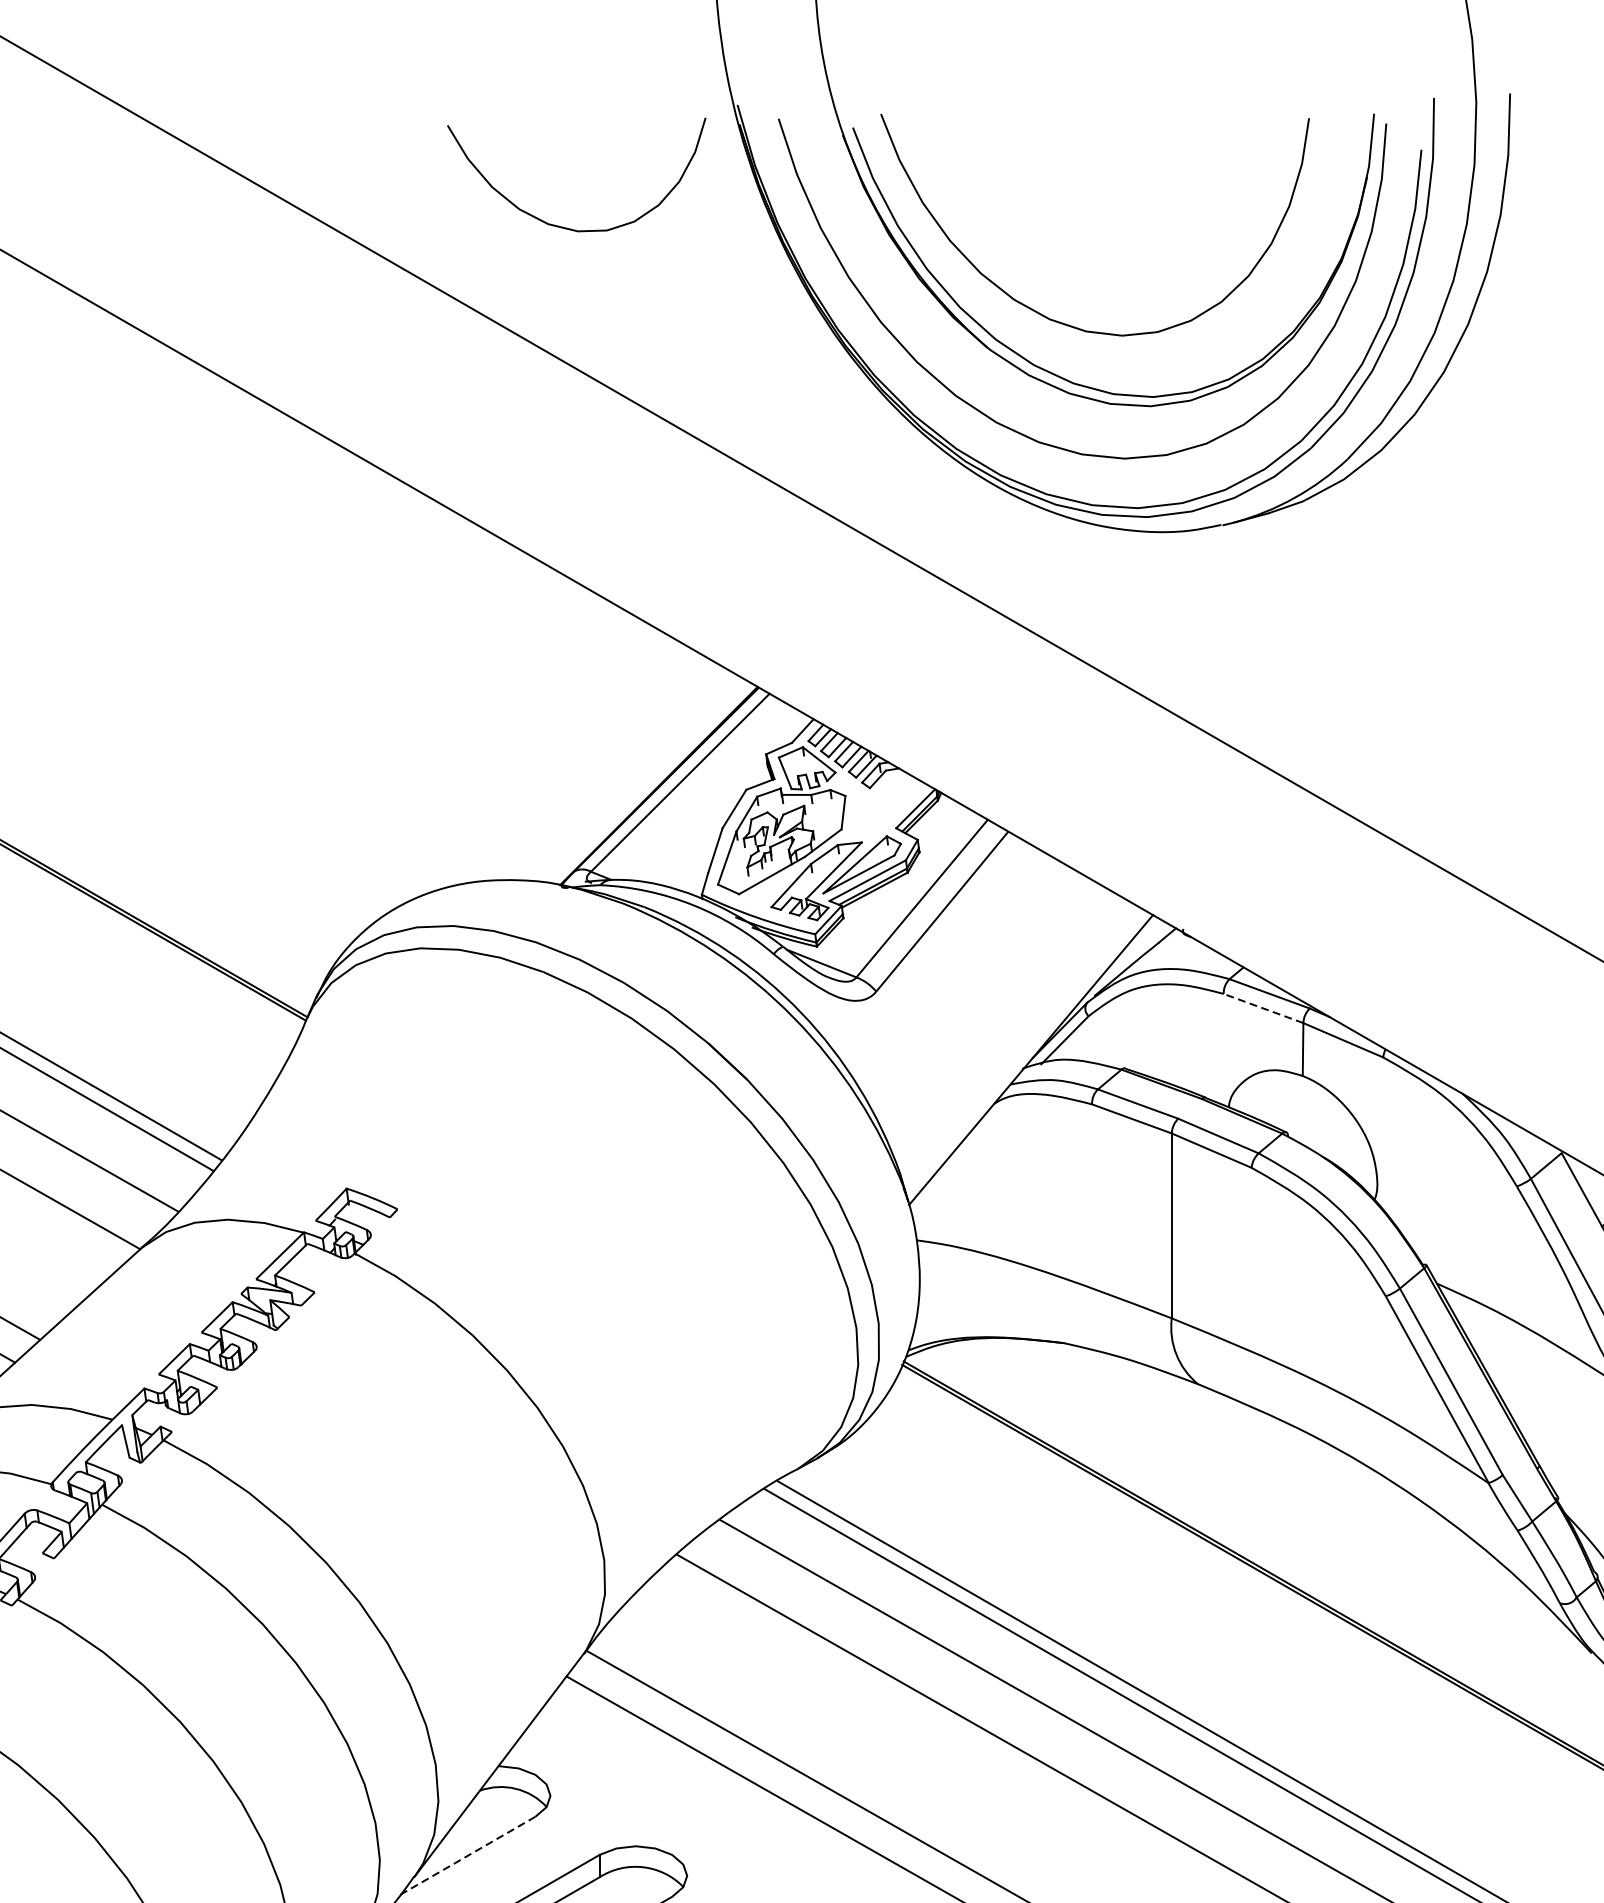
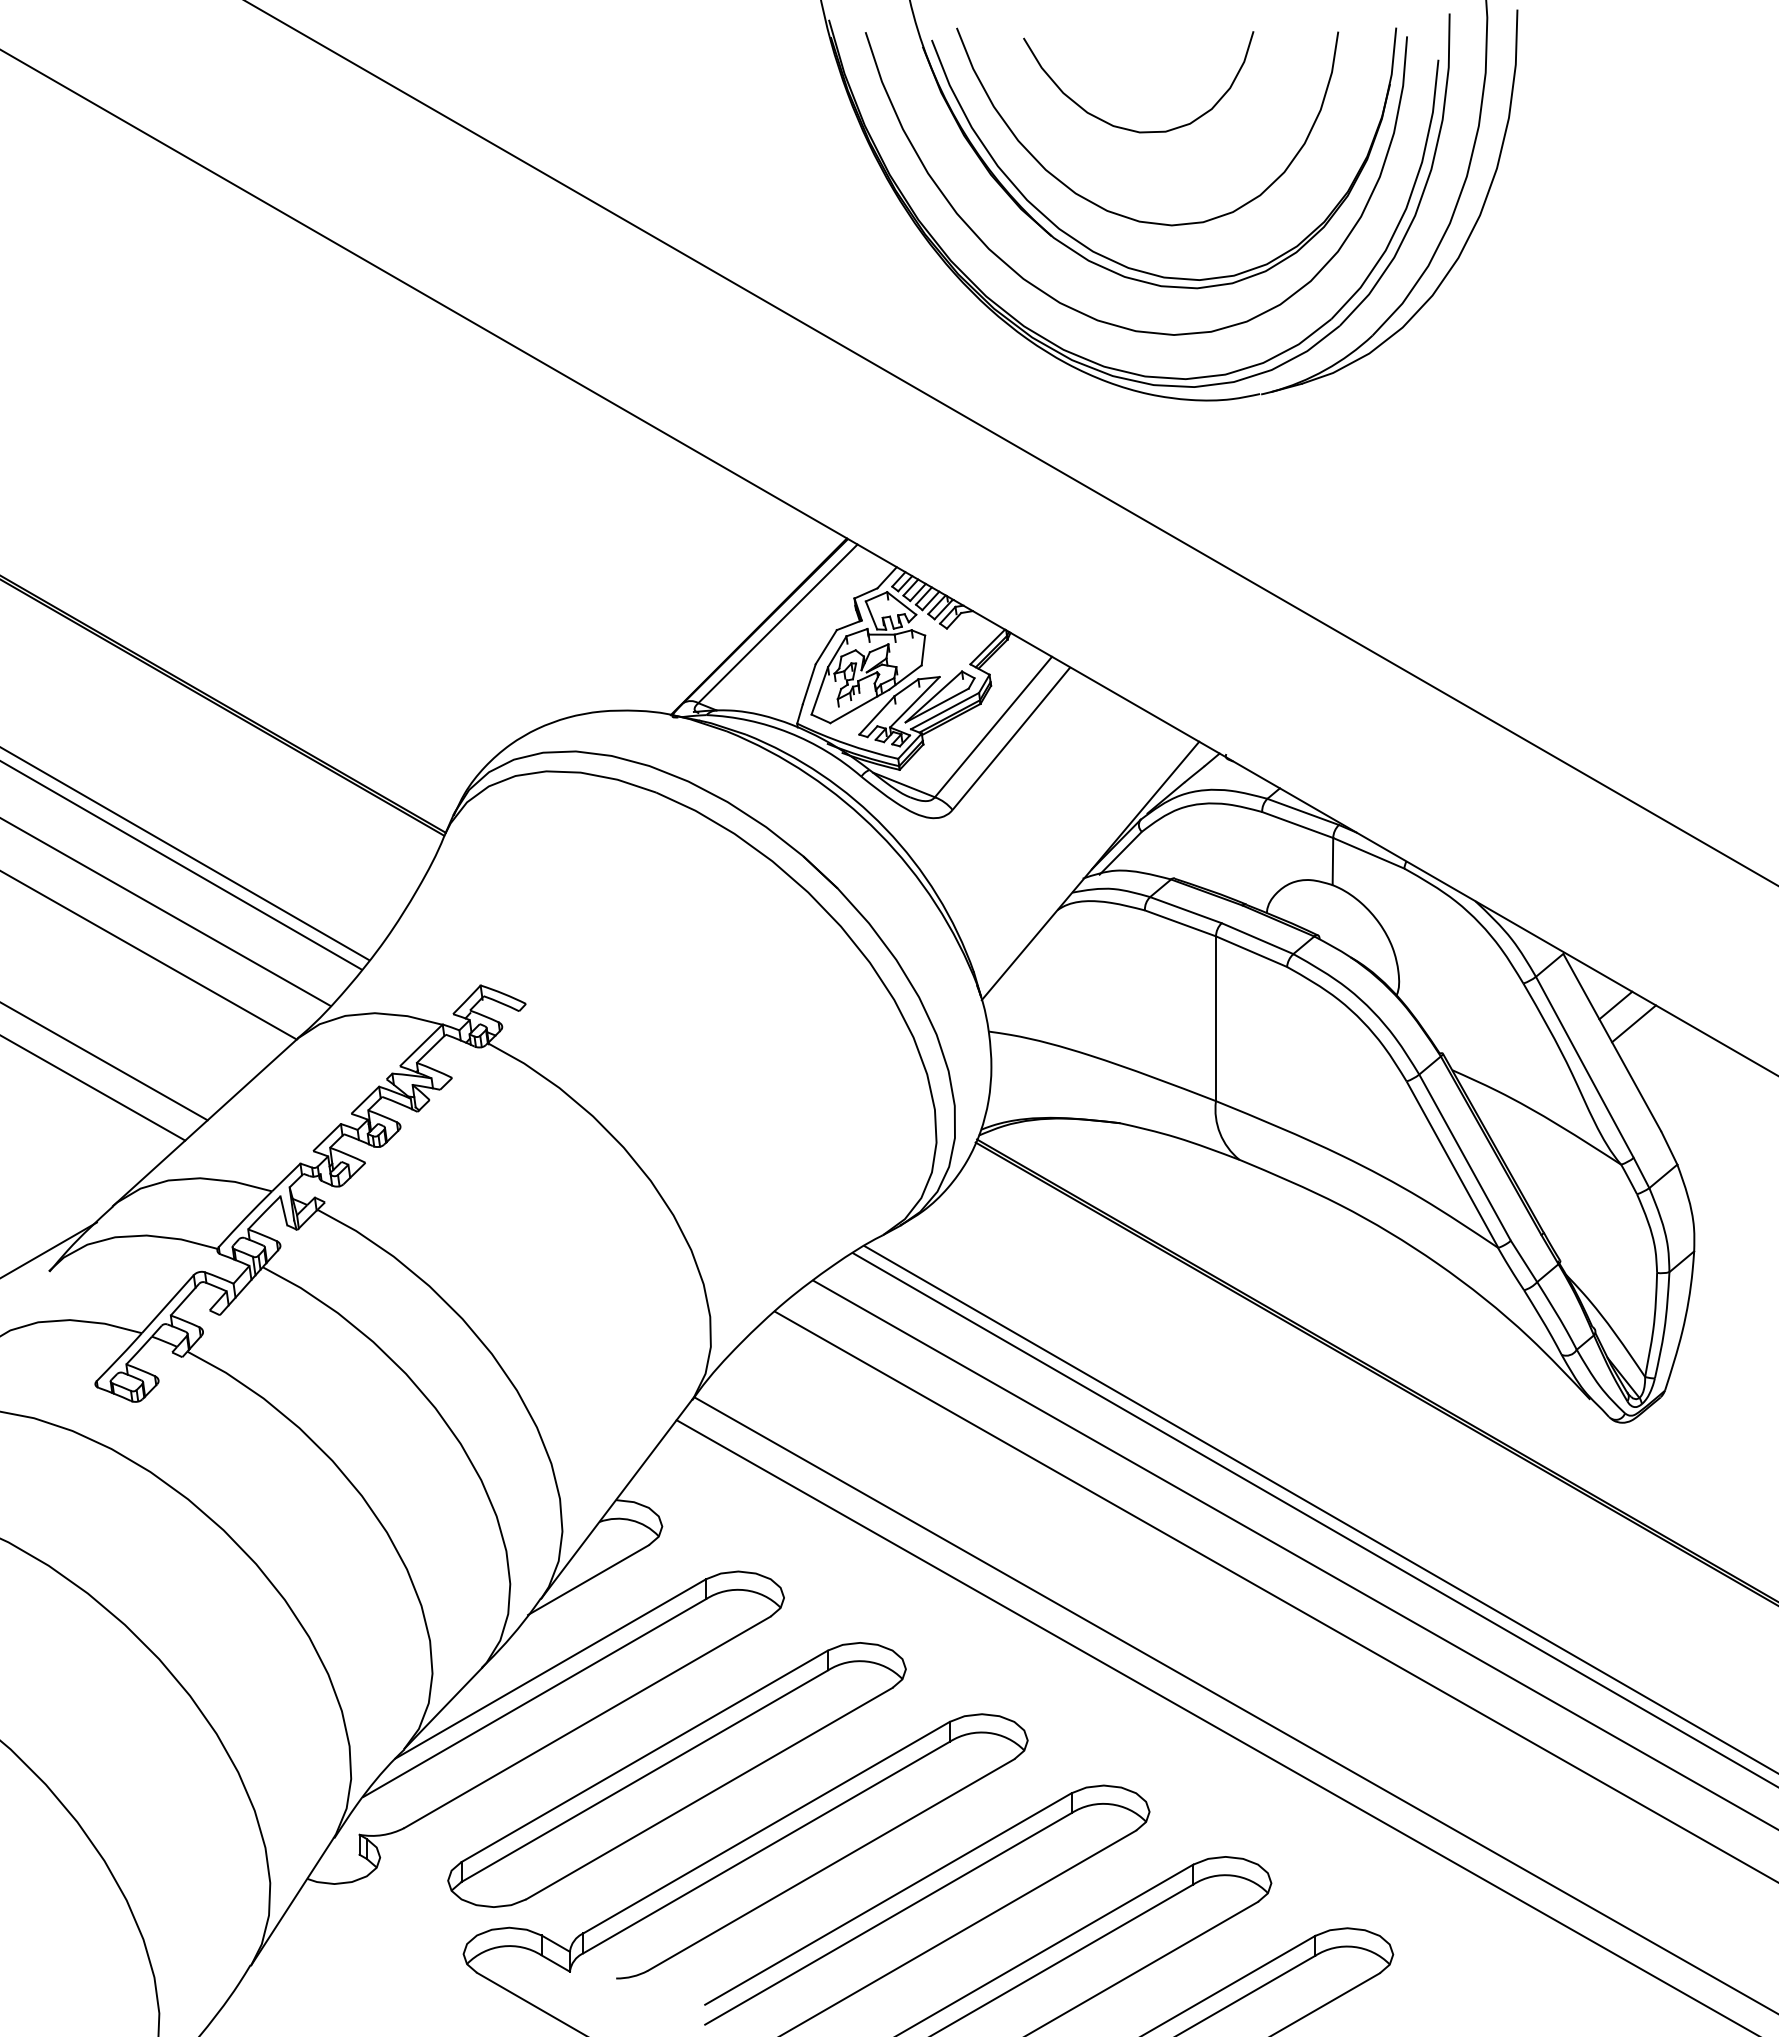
curve: (565, 226) -> (1128, 128), moved
line: (1263, 1009) -> (1297, 825), dashed -> solid
line: (467, 1856) -> (588, 1580), dashed -> solid

